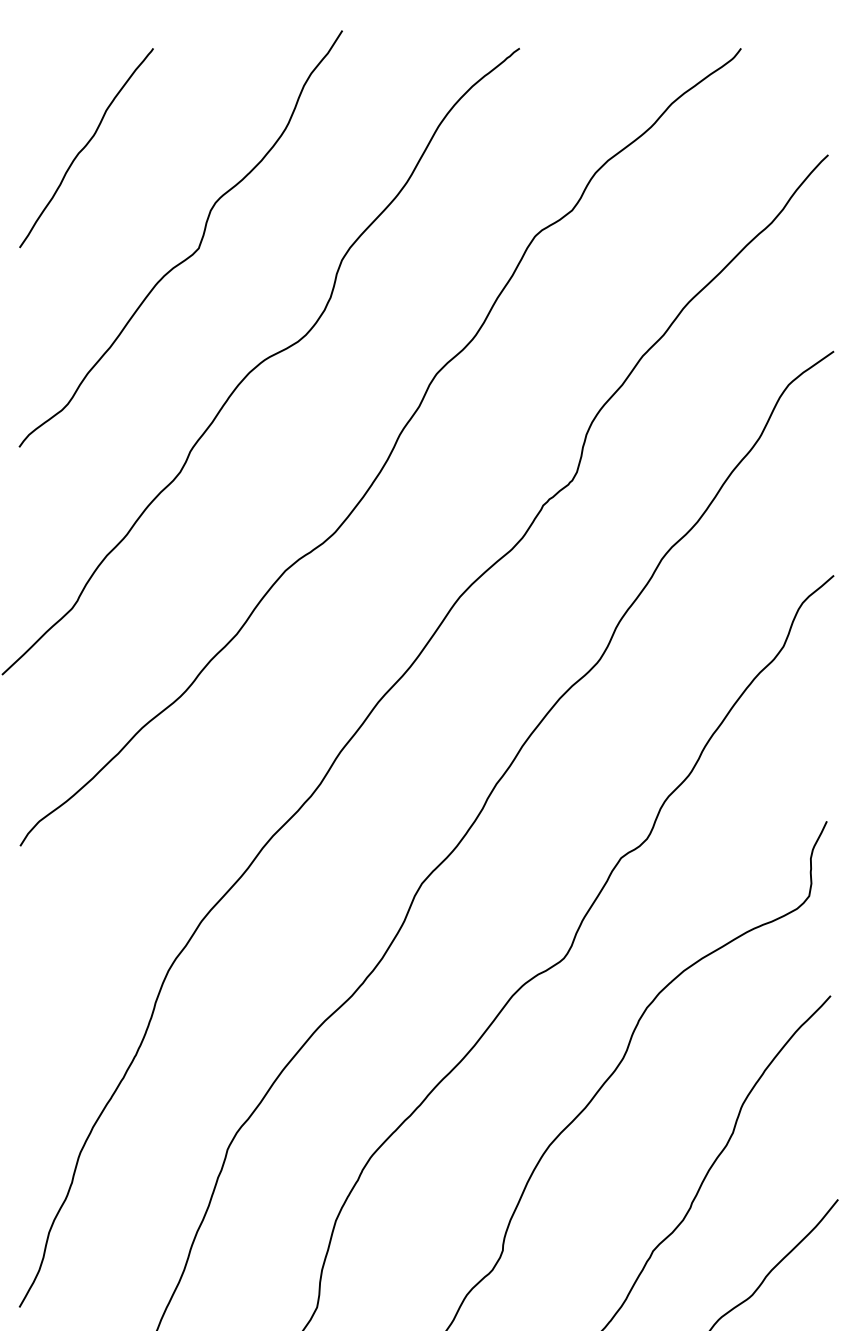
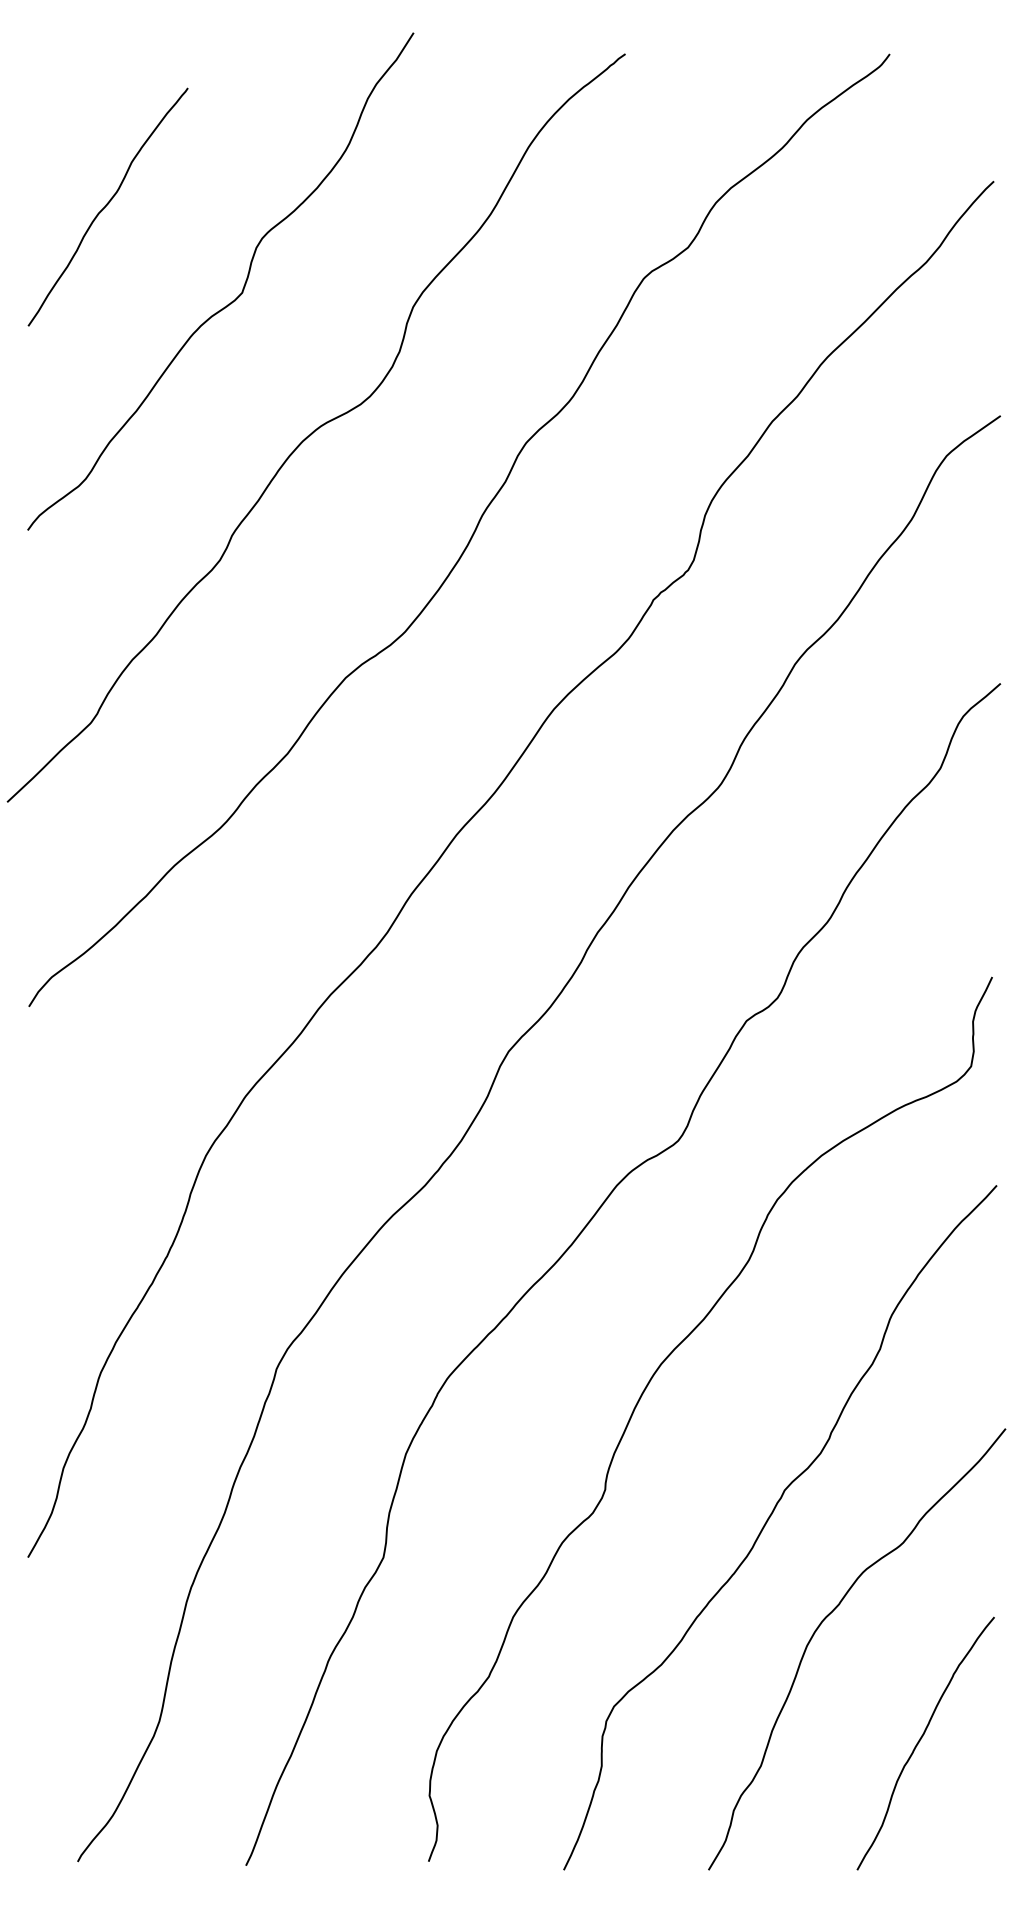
curve: (86, 146) -> (107, 205), moved

